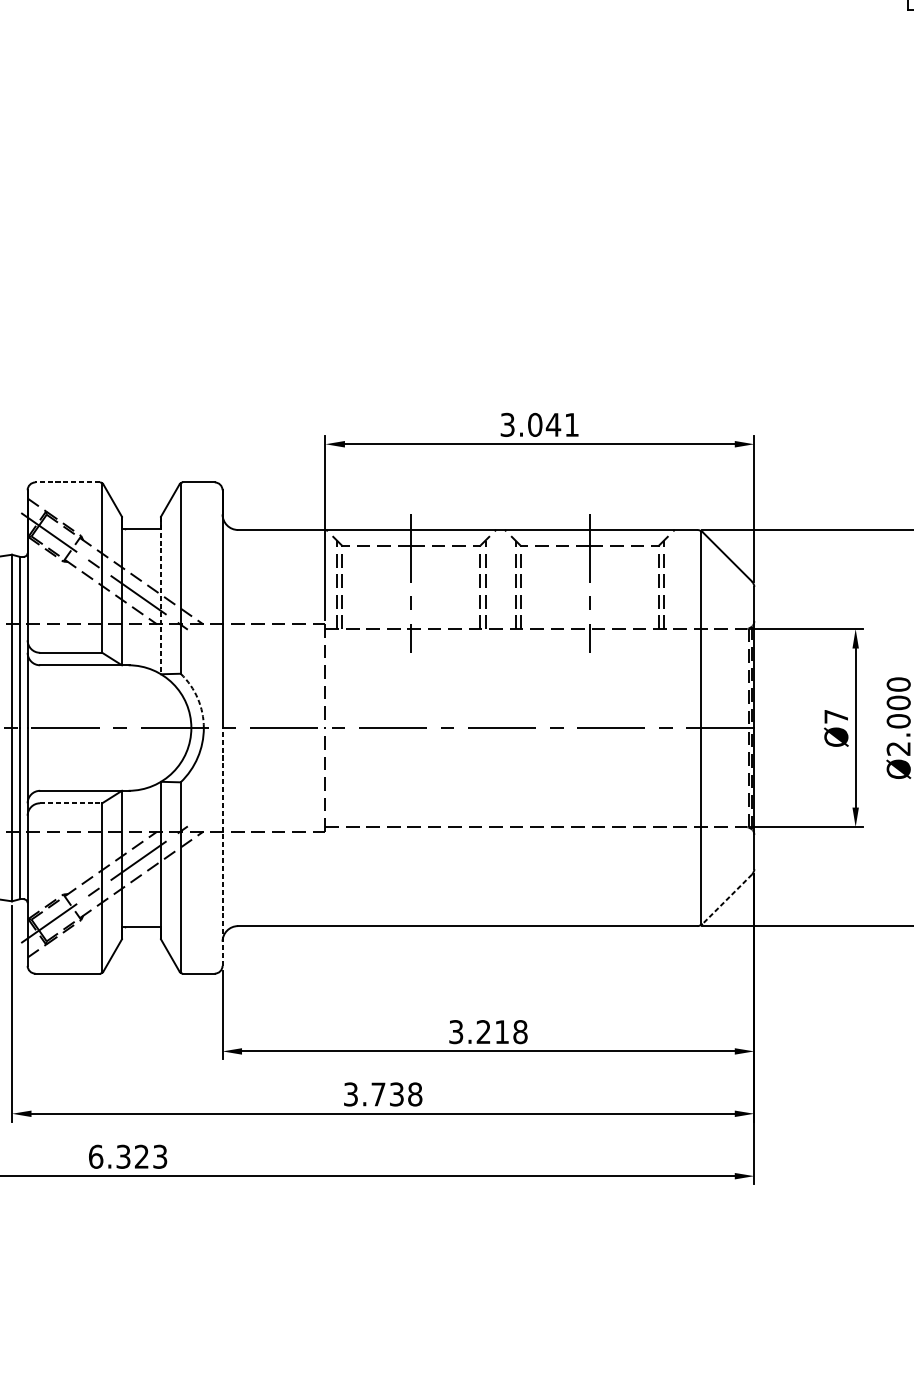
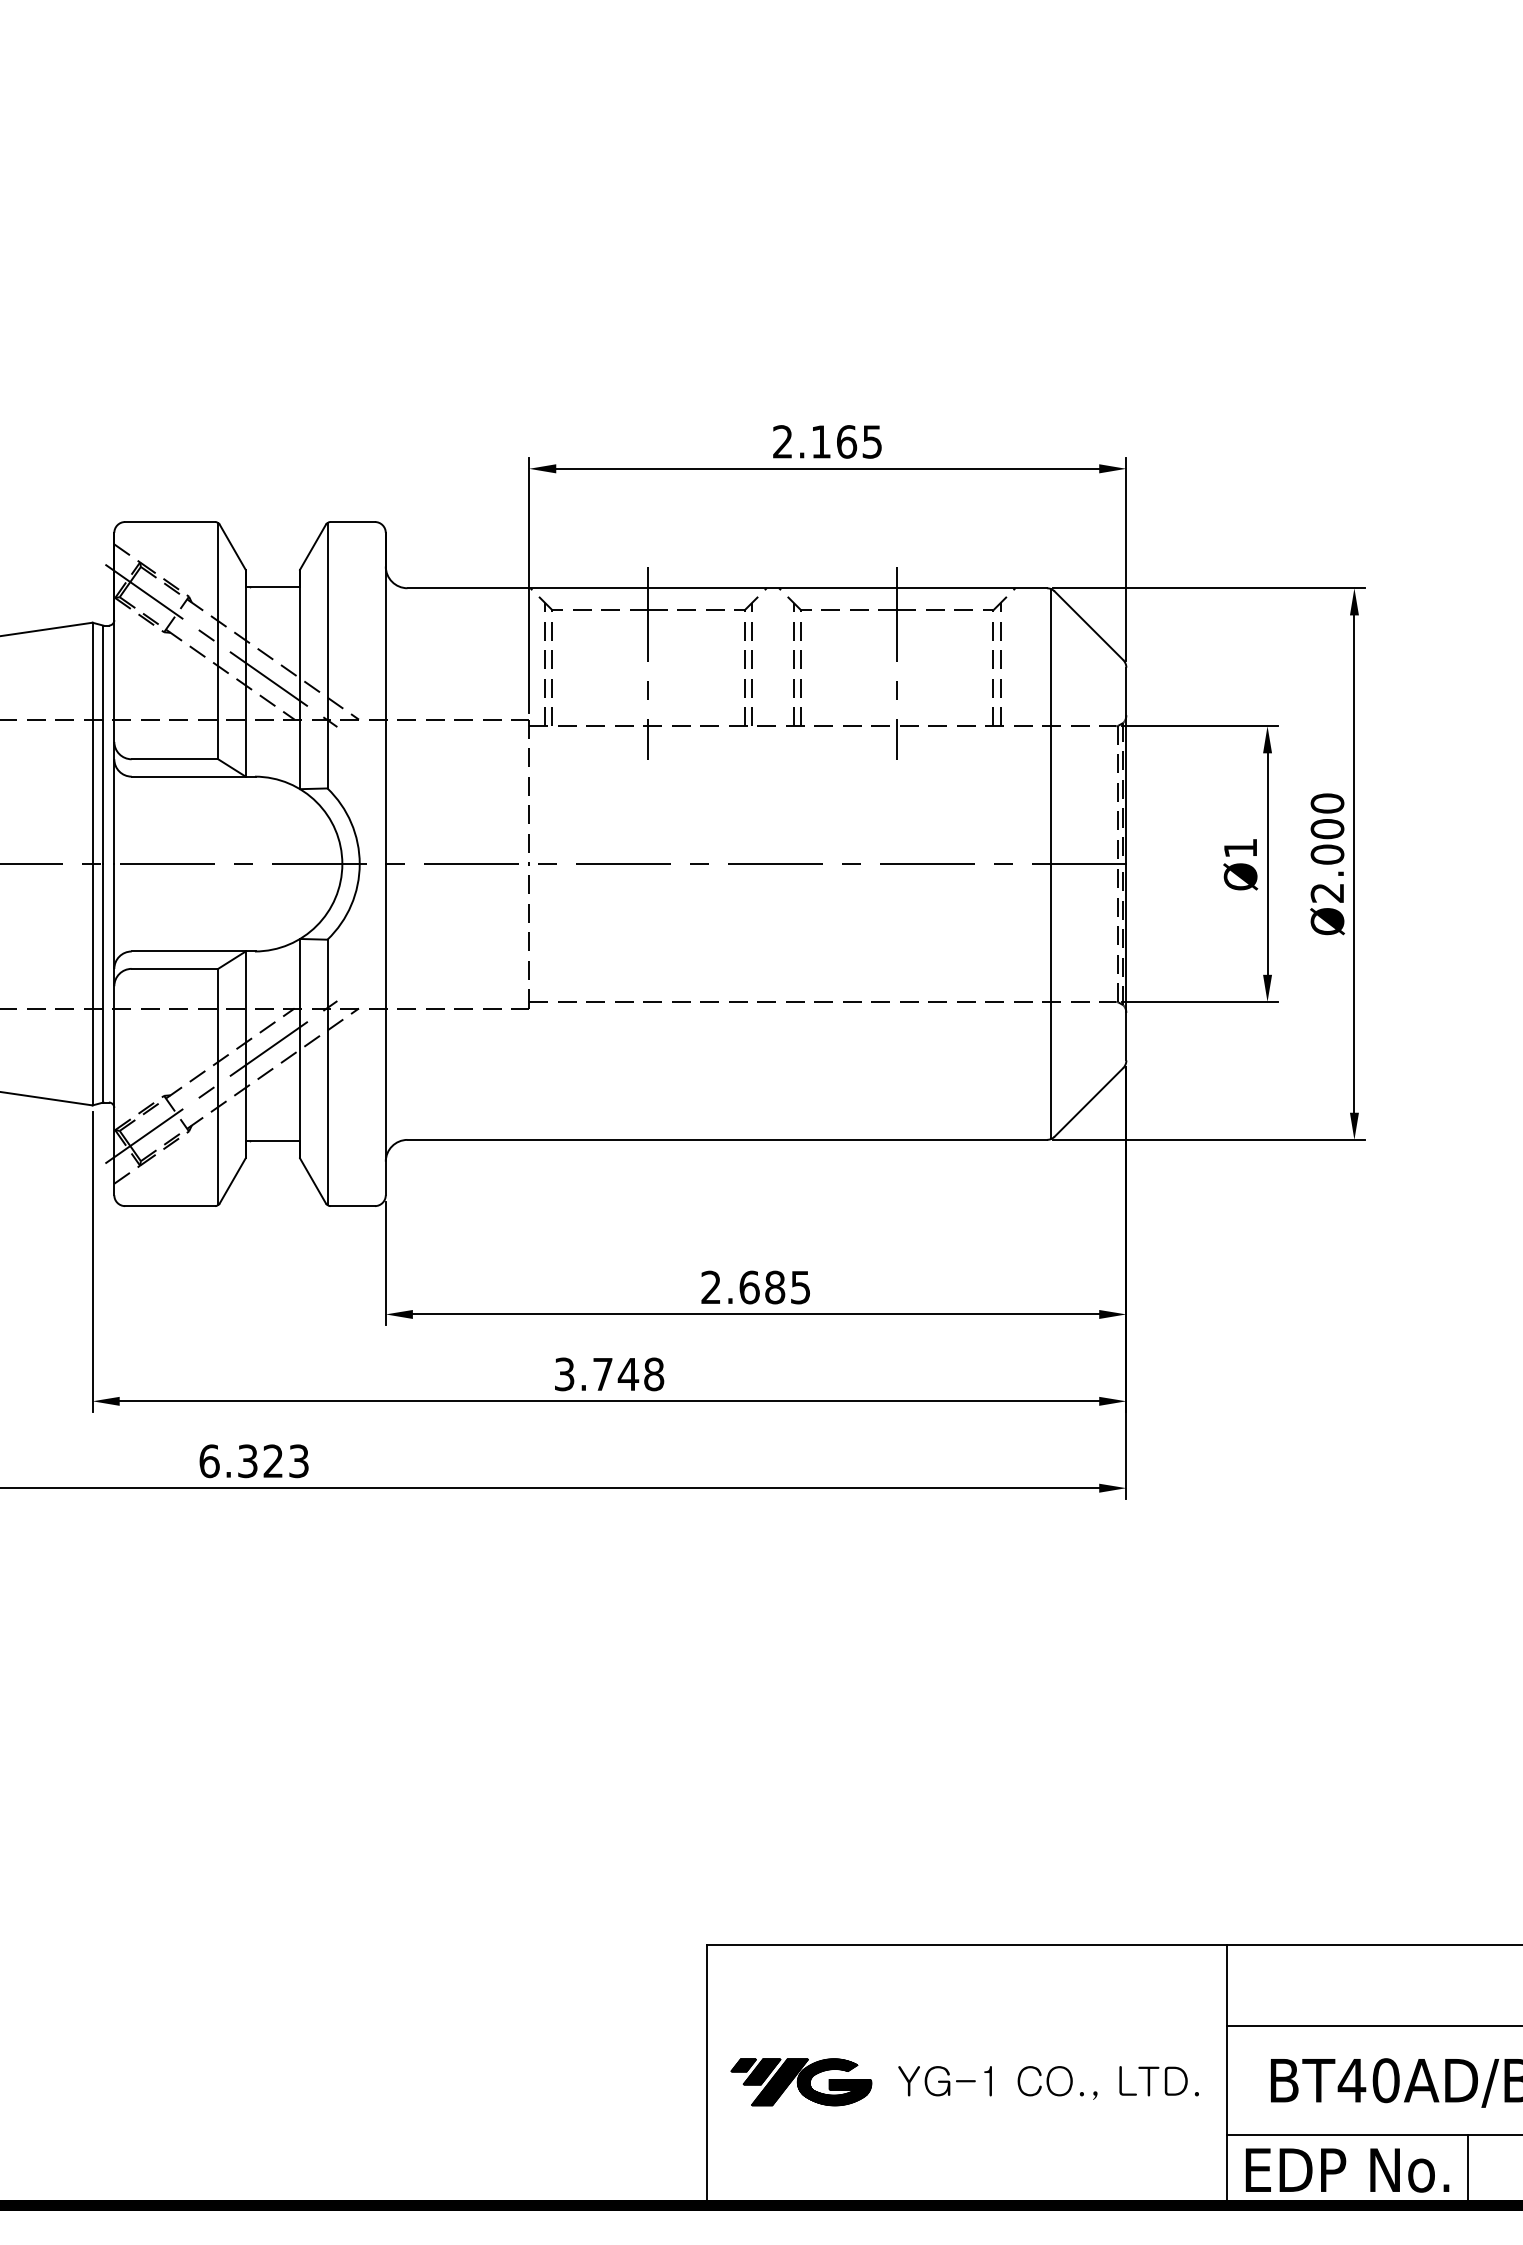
text: (539, 424) -> (827, 441), 3.041 -> 2.165
line: (67, 482) -> (170, 522), dashed -> solid
line: (161, 595) -> (300, 679), dashed -> solid
arc: (197, 698) -> (351, 822), dashed -> solid
text: (836, 716) -> (1240, 848), Ø7 -> Ø1
line: (71, 803) -> (175, 968), dashed -> solid
line: (222, 846) -> (385, 1029), dashed -> solid
line: (727, 899) -> (1088, 1102), dashed -> solid
text: (488, 1032) -> (755, 1287), 3.218 -> 2.685
text: (396, 1094) -> (628, 1374), 3.738 -> 3.748

